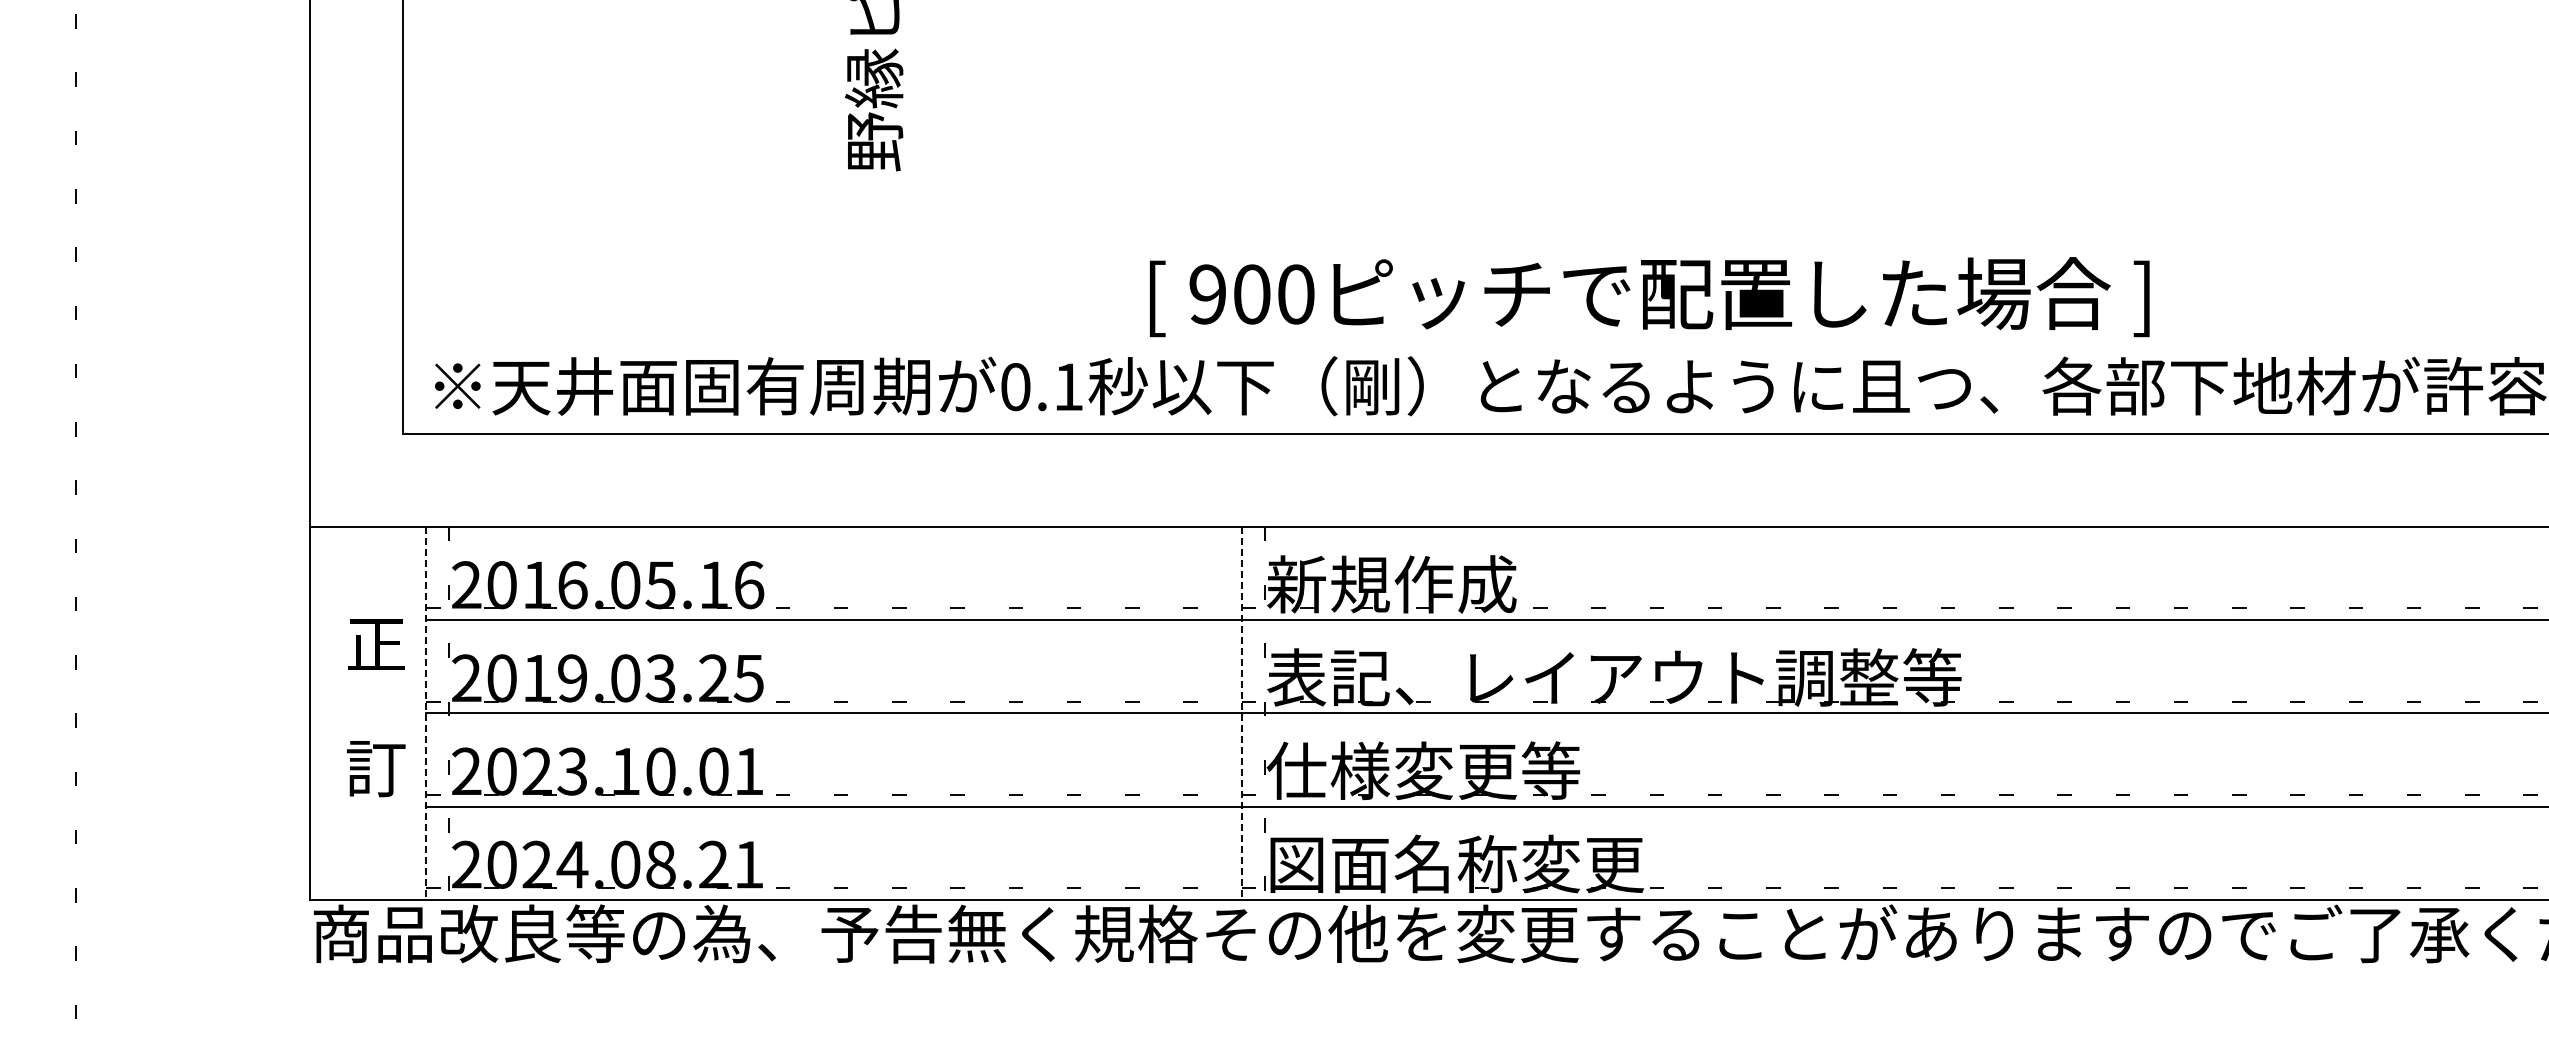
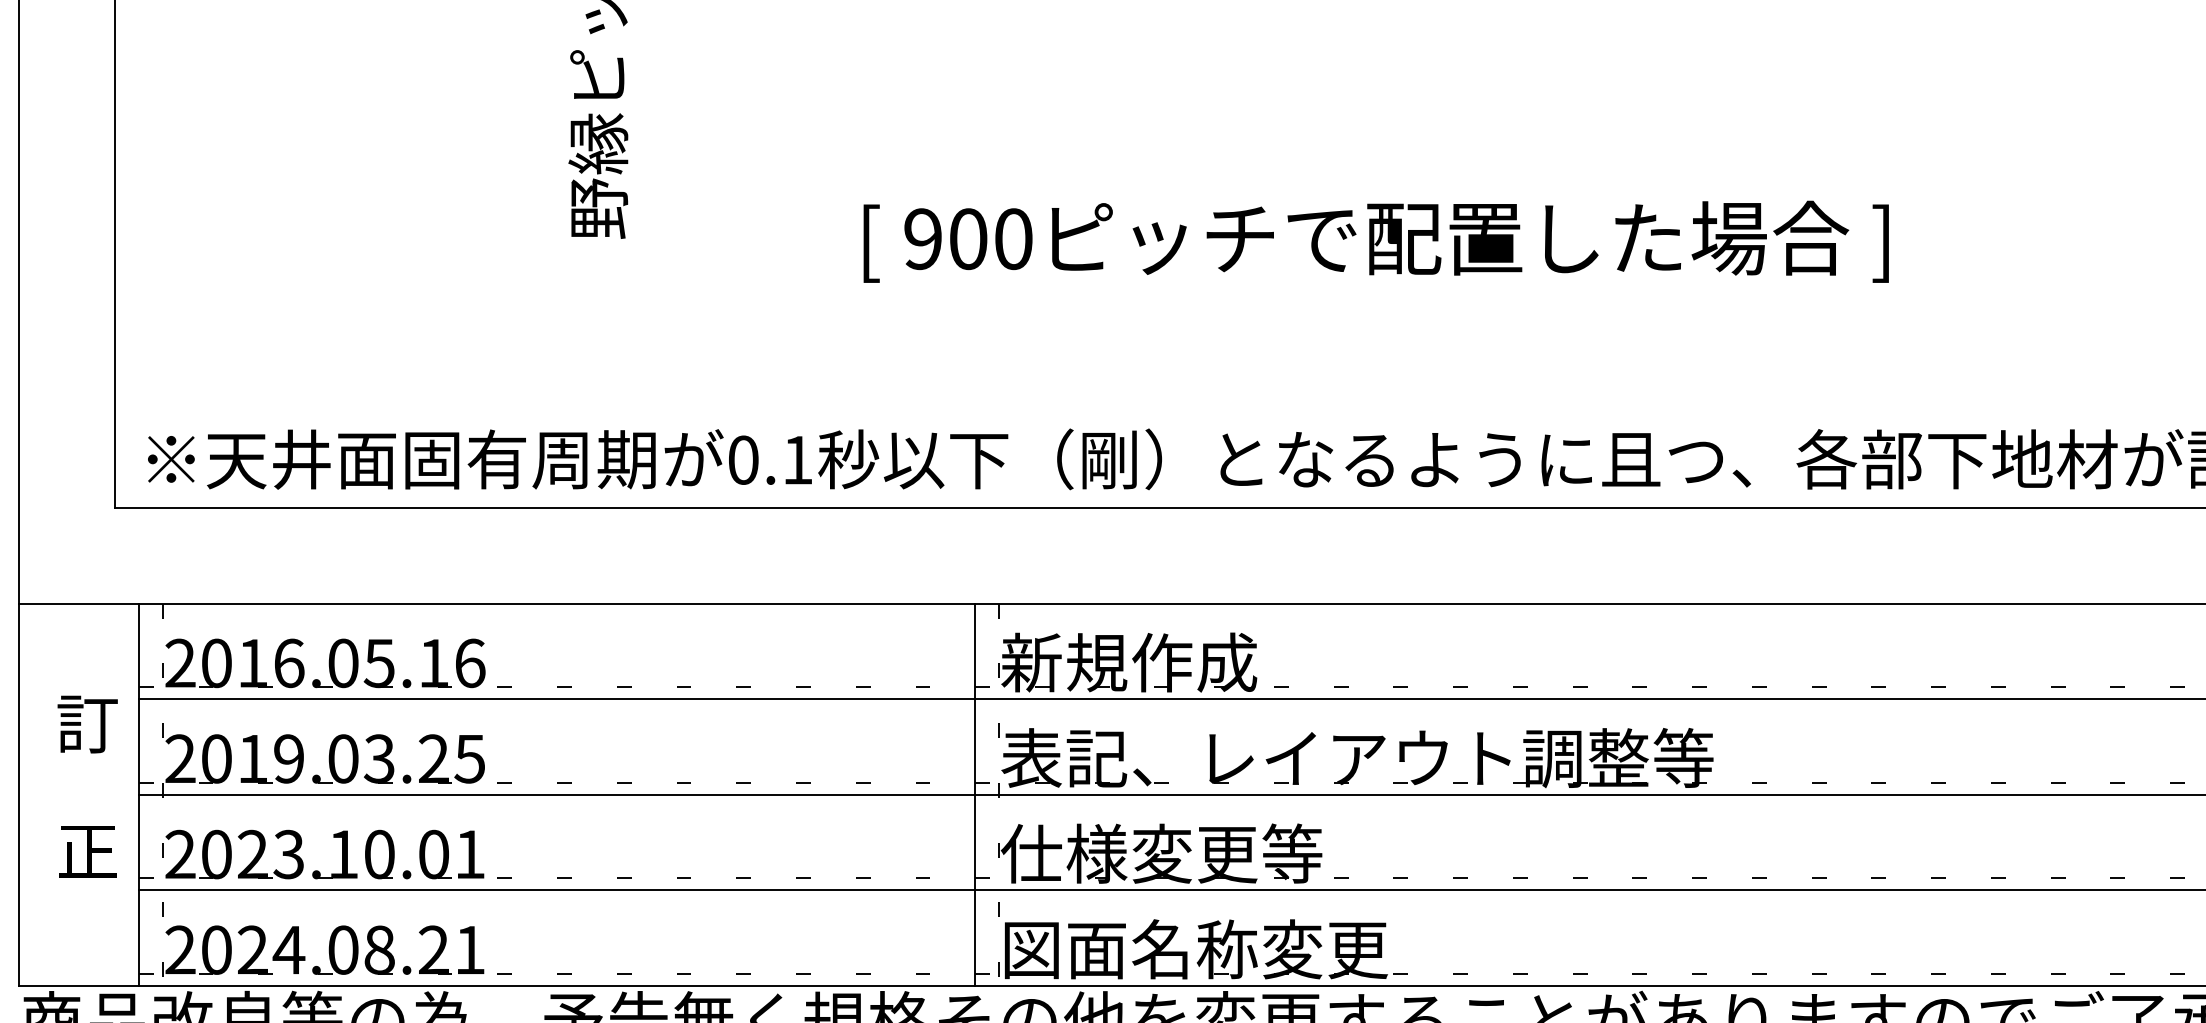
text: (1649, 297) -> (1376, 242), moved
text: (375, 644) -> (86, 724), 正 -> 訂
line: (426, 713) -> (139, 794), dashed -> solid
line: (1241, 713) -> (975, 794), dashed -> solid
text: (375, 769) -> (86, 852), 訂 -> 正

